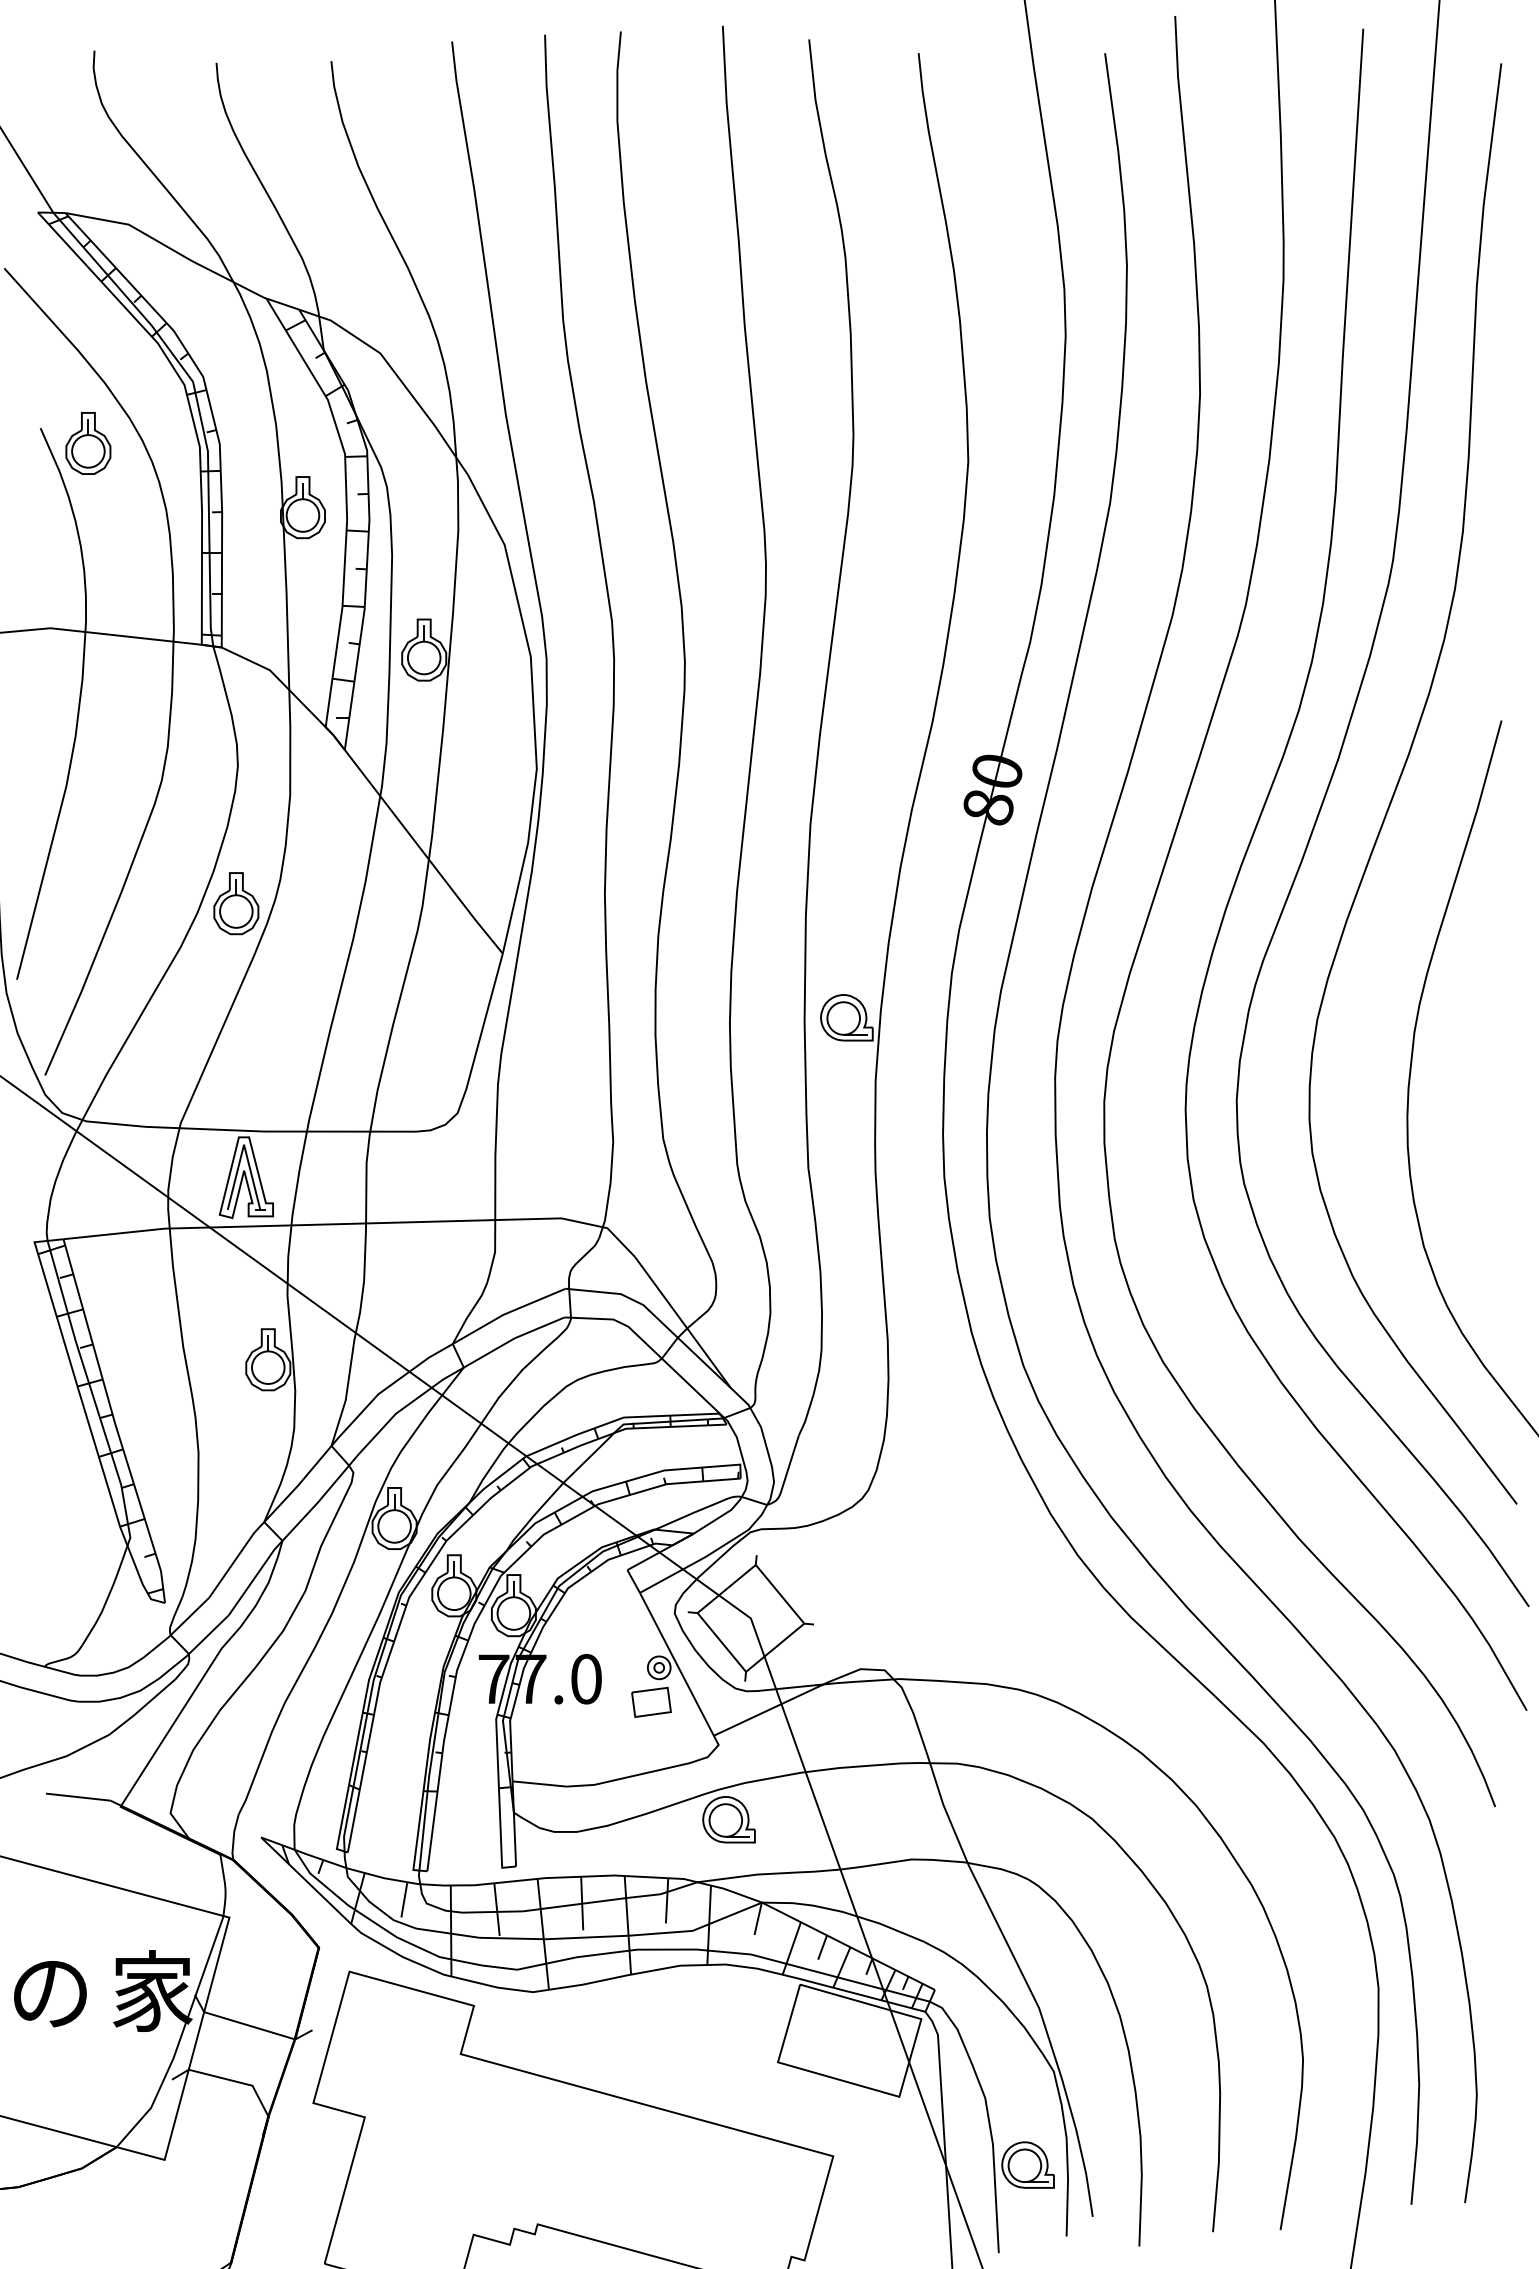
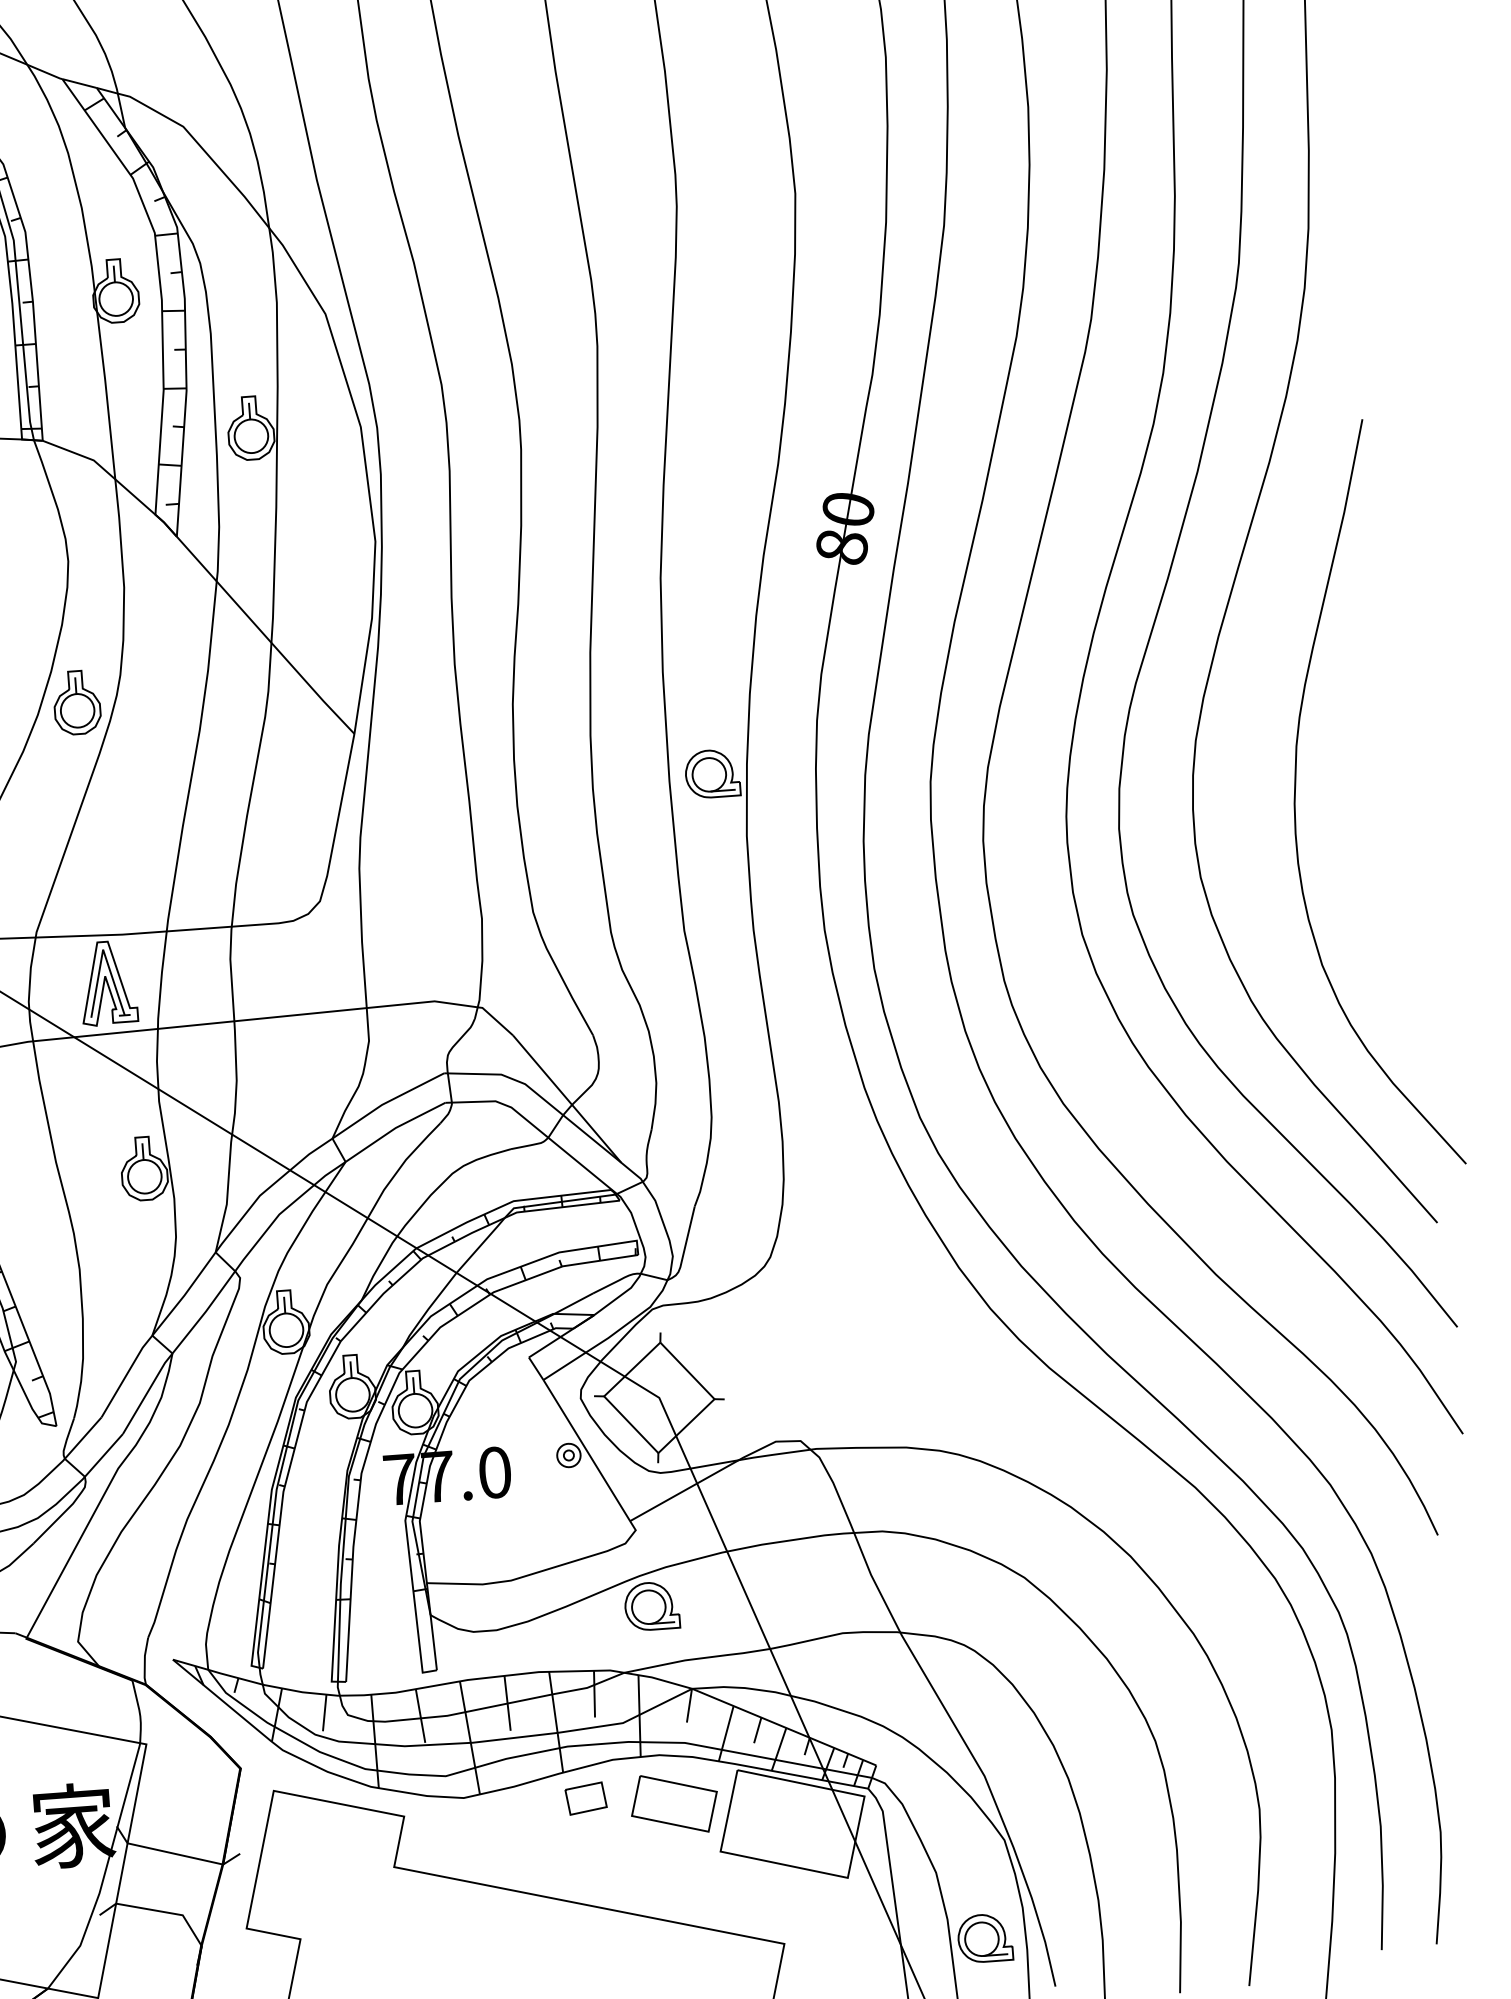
part: (651, 1701) -> (586, 1797), moved
part: (736, 2012) -> (674, 1803), added

